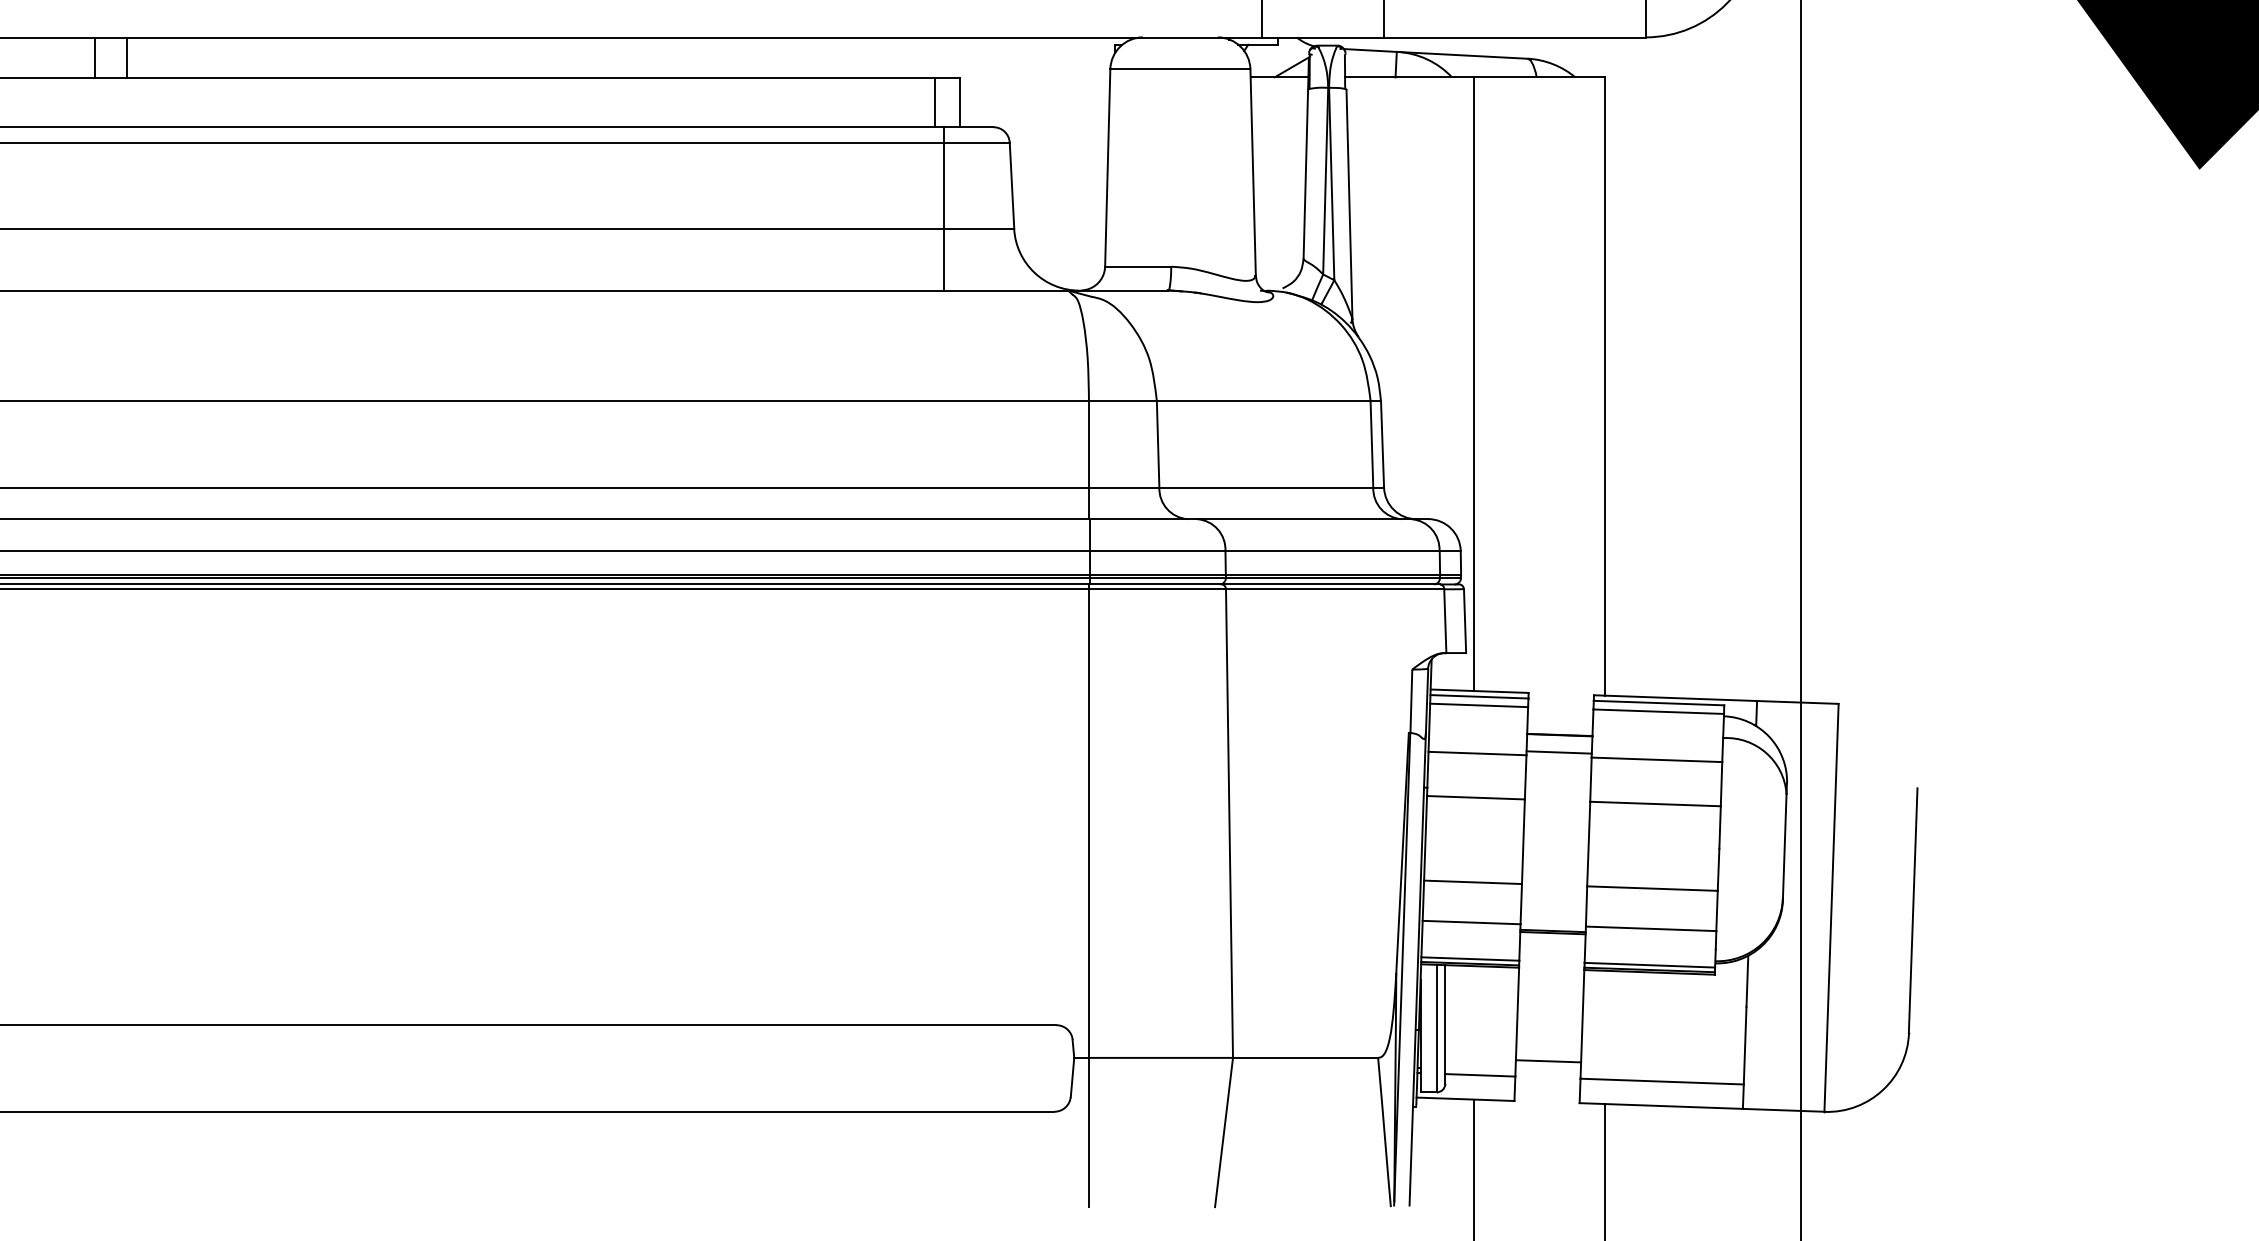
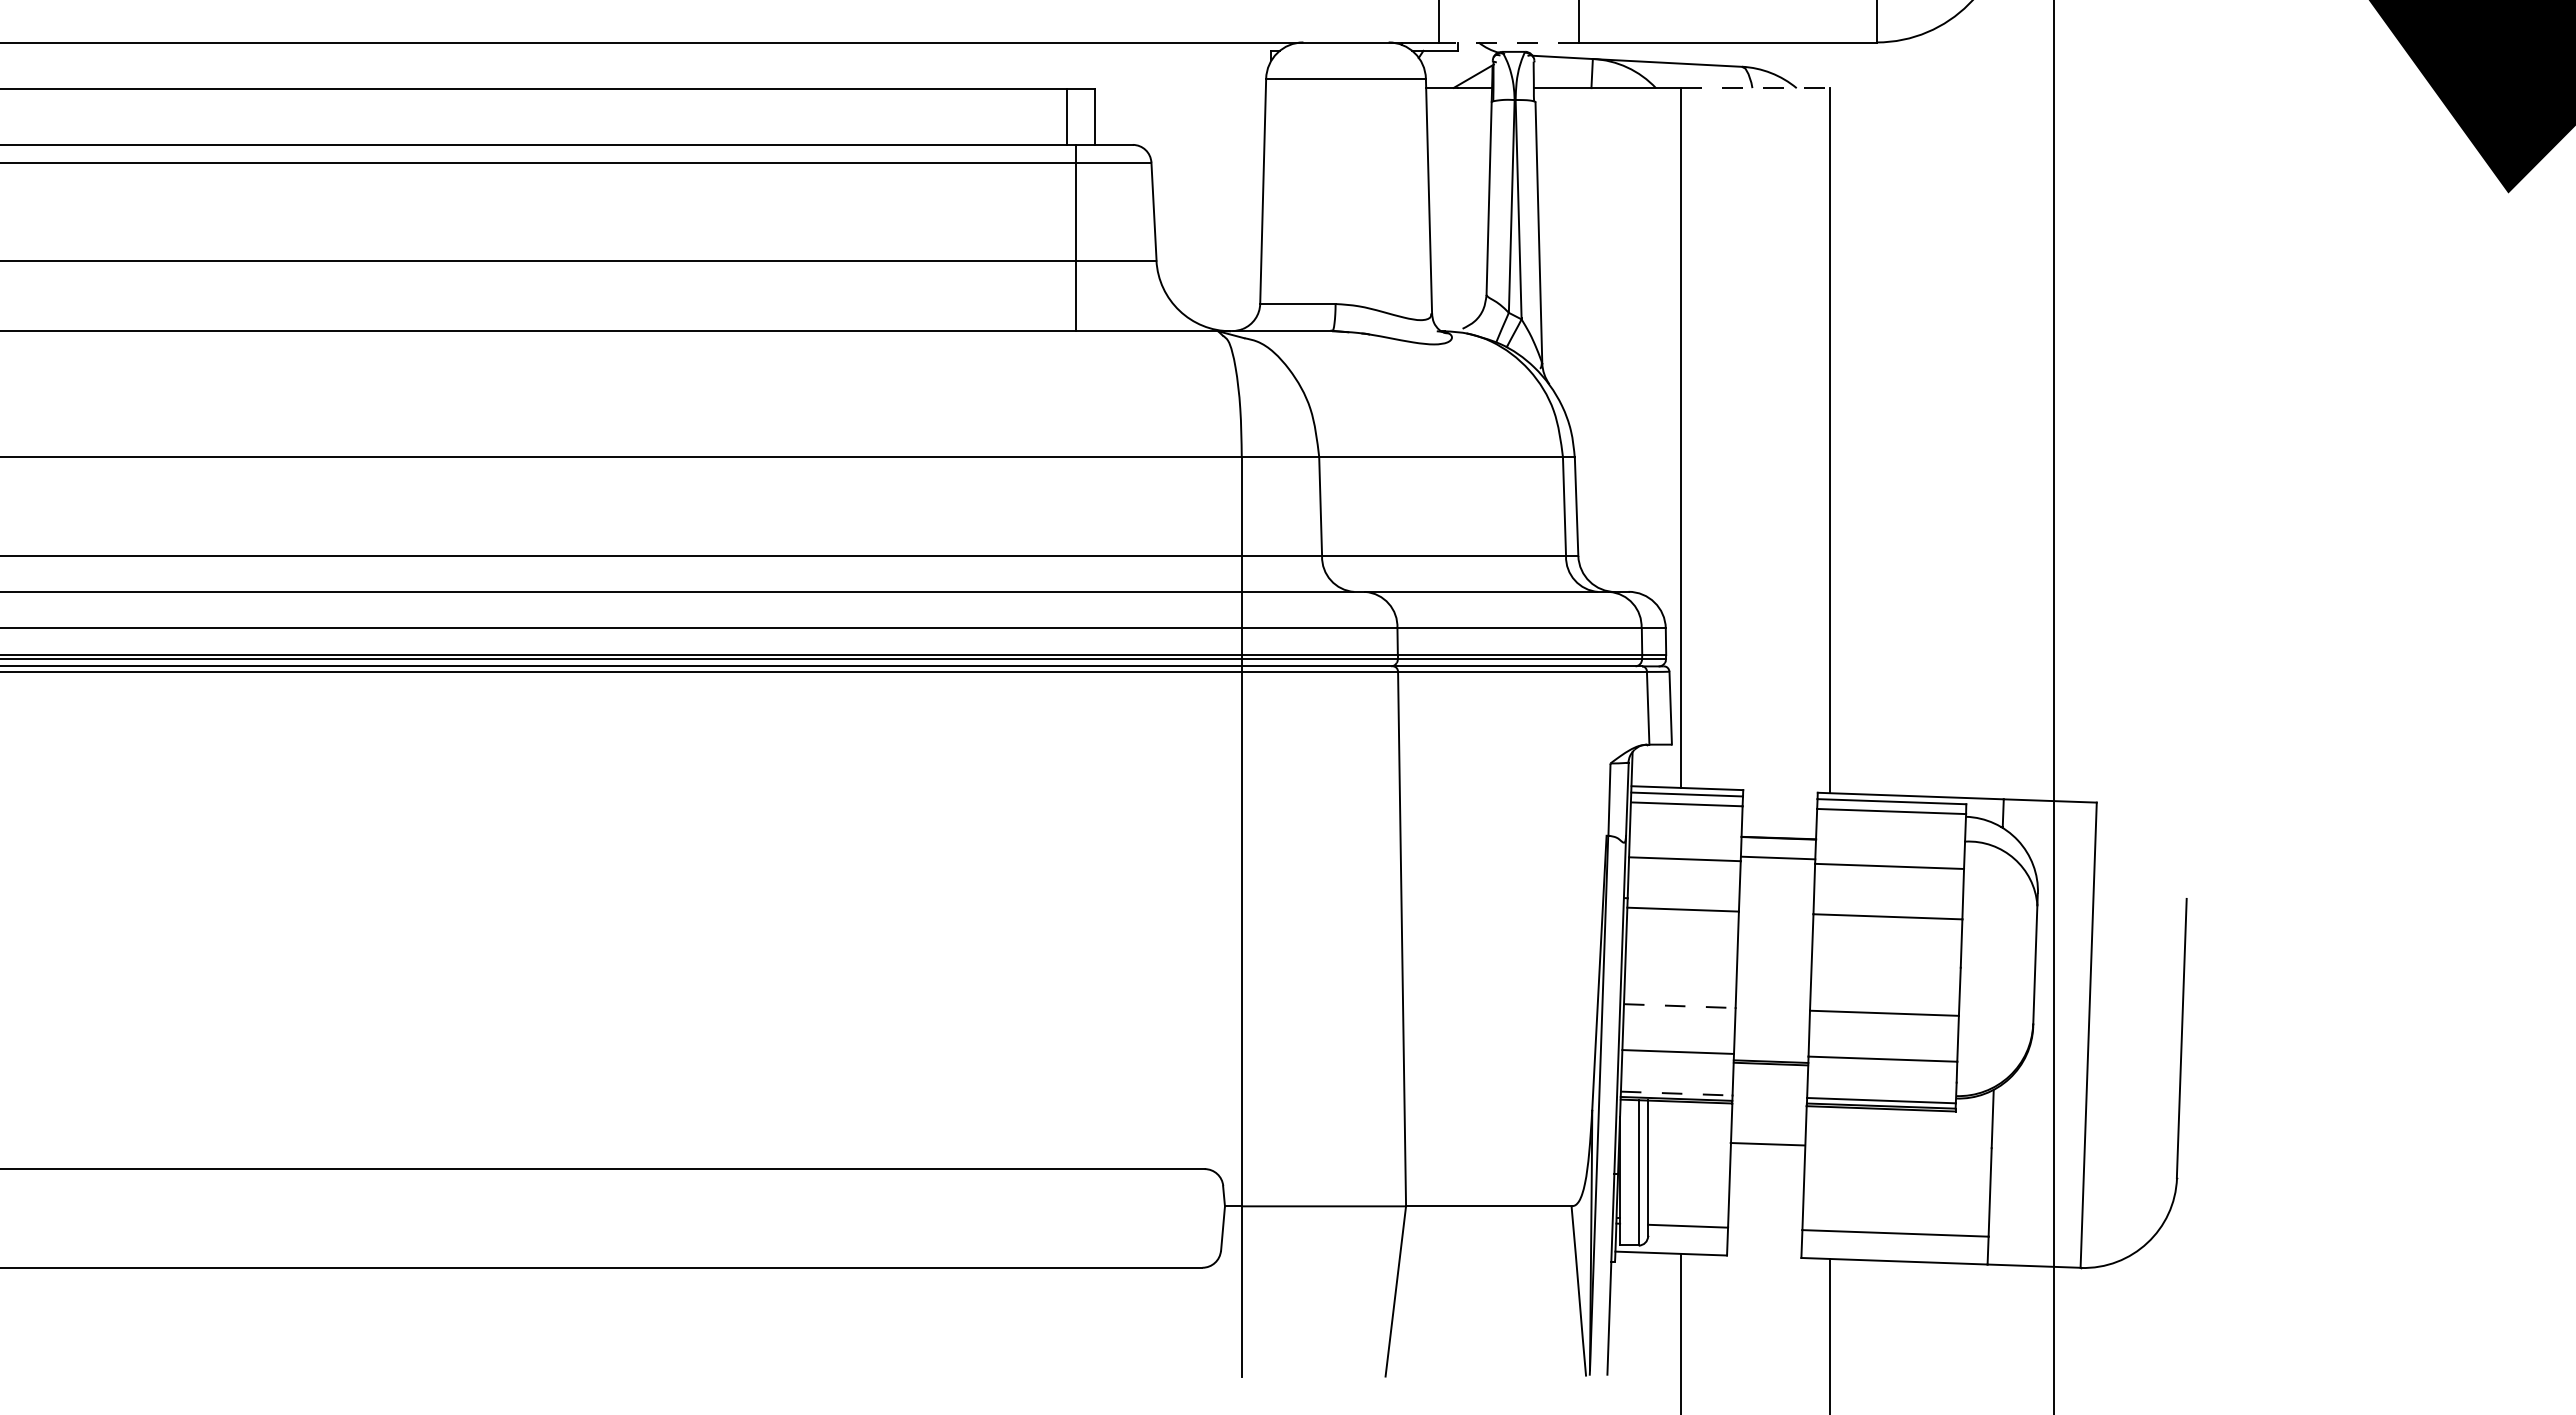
line: (1322, 37) -> (1508, 42), solid -> dashed
line: (94, 57) -> (107, 65), removed
line: (126, 57) -> (144, 65), removed
line: (1540, 77) -> (1756, 88), solid -> dashed
line: (1472, 882) -> (1679, 1006), solid -> dashed
line: (1470, 958) -> (1676, 1093), solid -> dashed
line: (1548, 1061) -> (1767, 1144), moved

